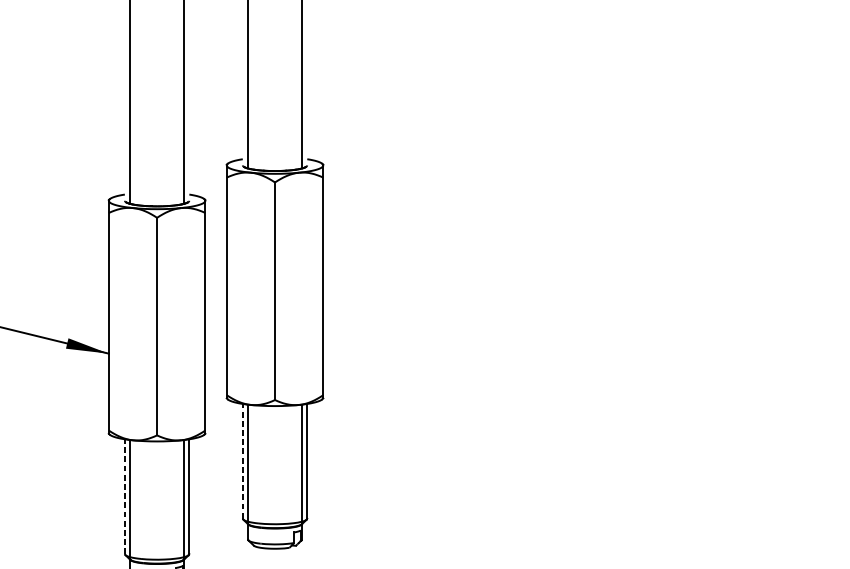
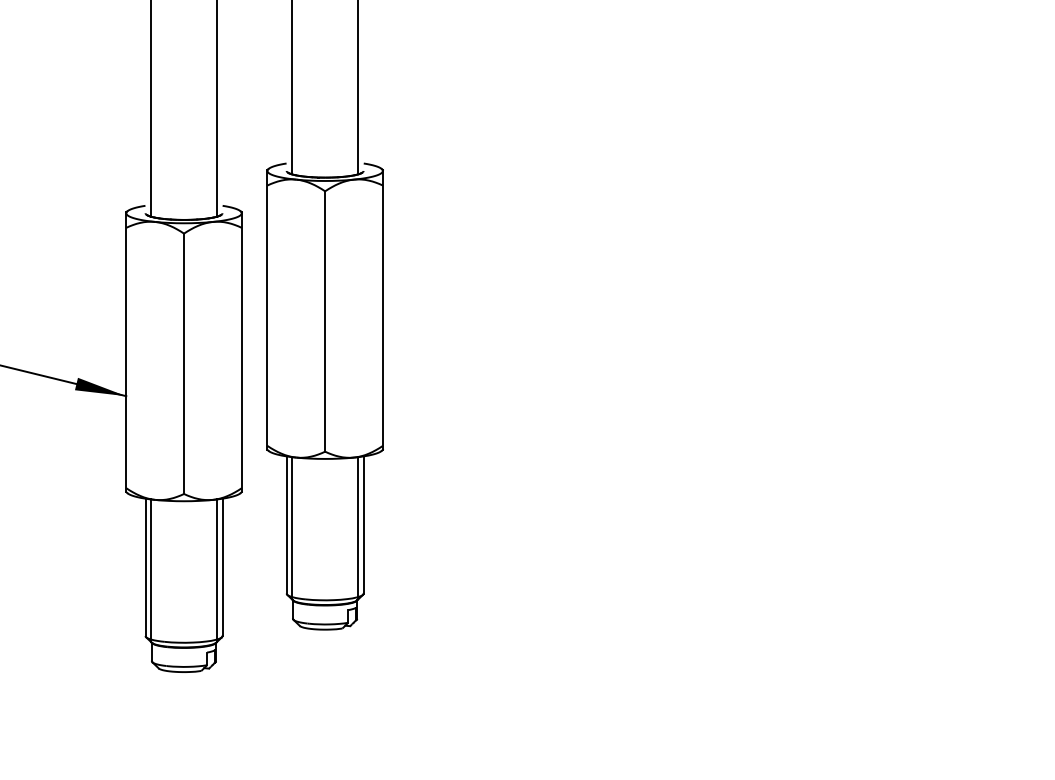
line: (242, 461) -> (286, 525), dashed -> solid
line: (124, 496) -> (145, 567), dashed -> solid

